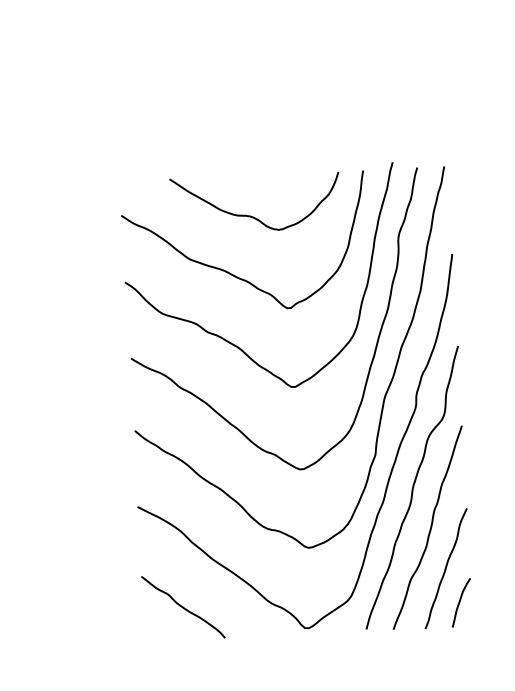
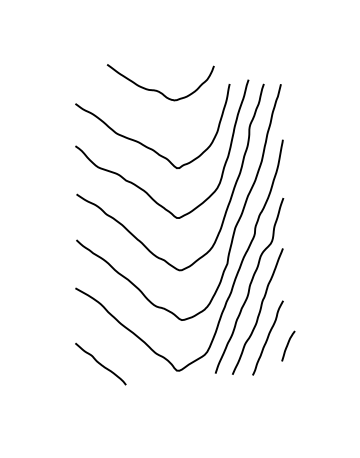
curve: (249, 214) -> (156, 89), moved
curve: (461, 601) -> (288, 345), moved
curve: (182, 606) -> (100, 363), moved

